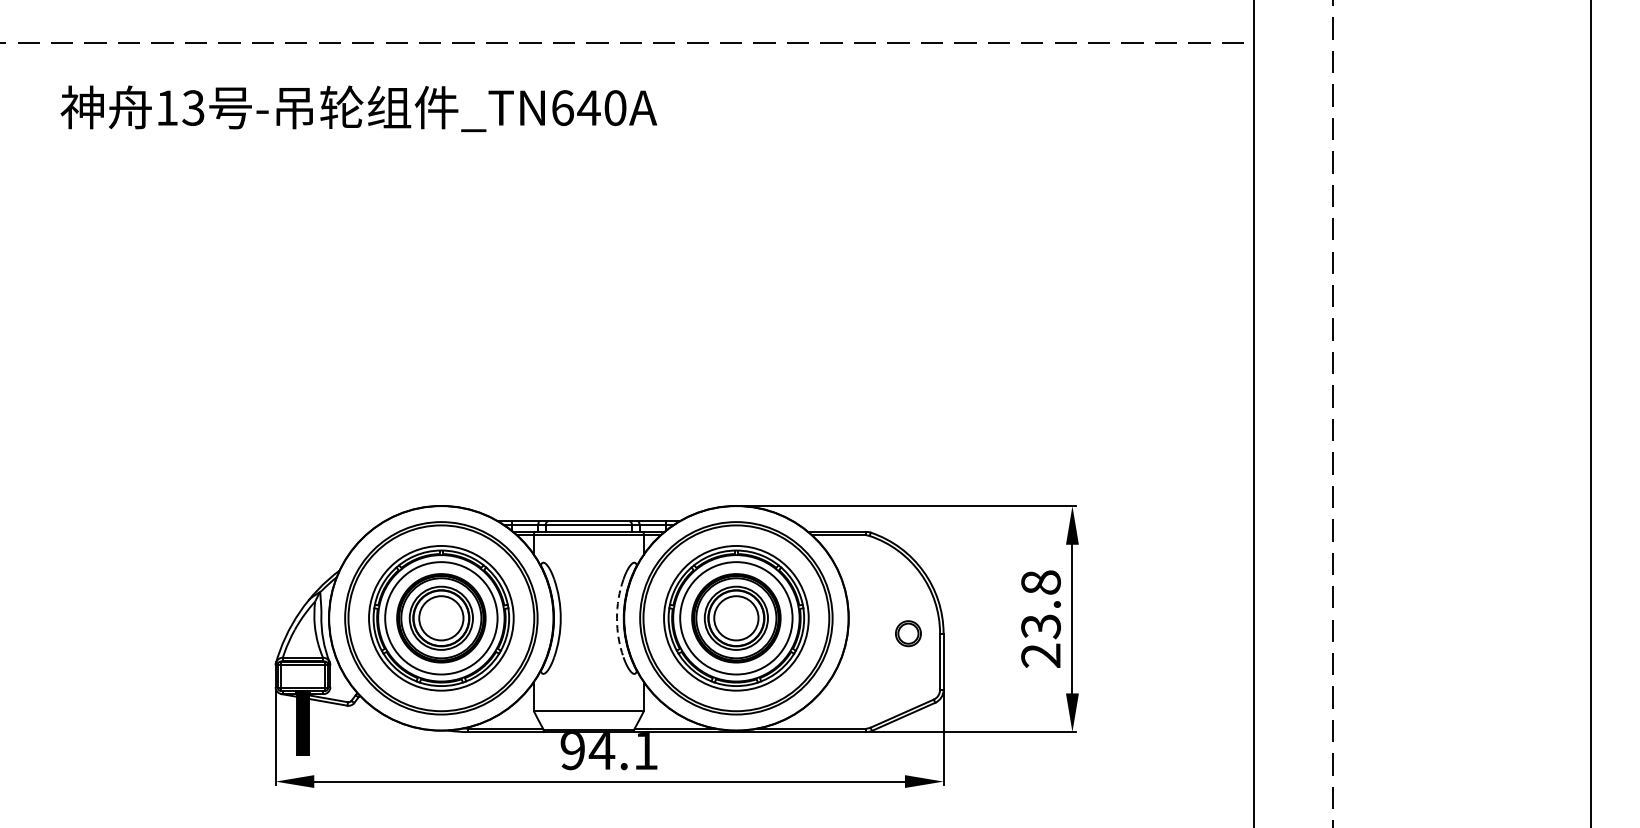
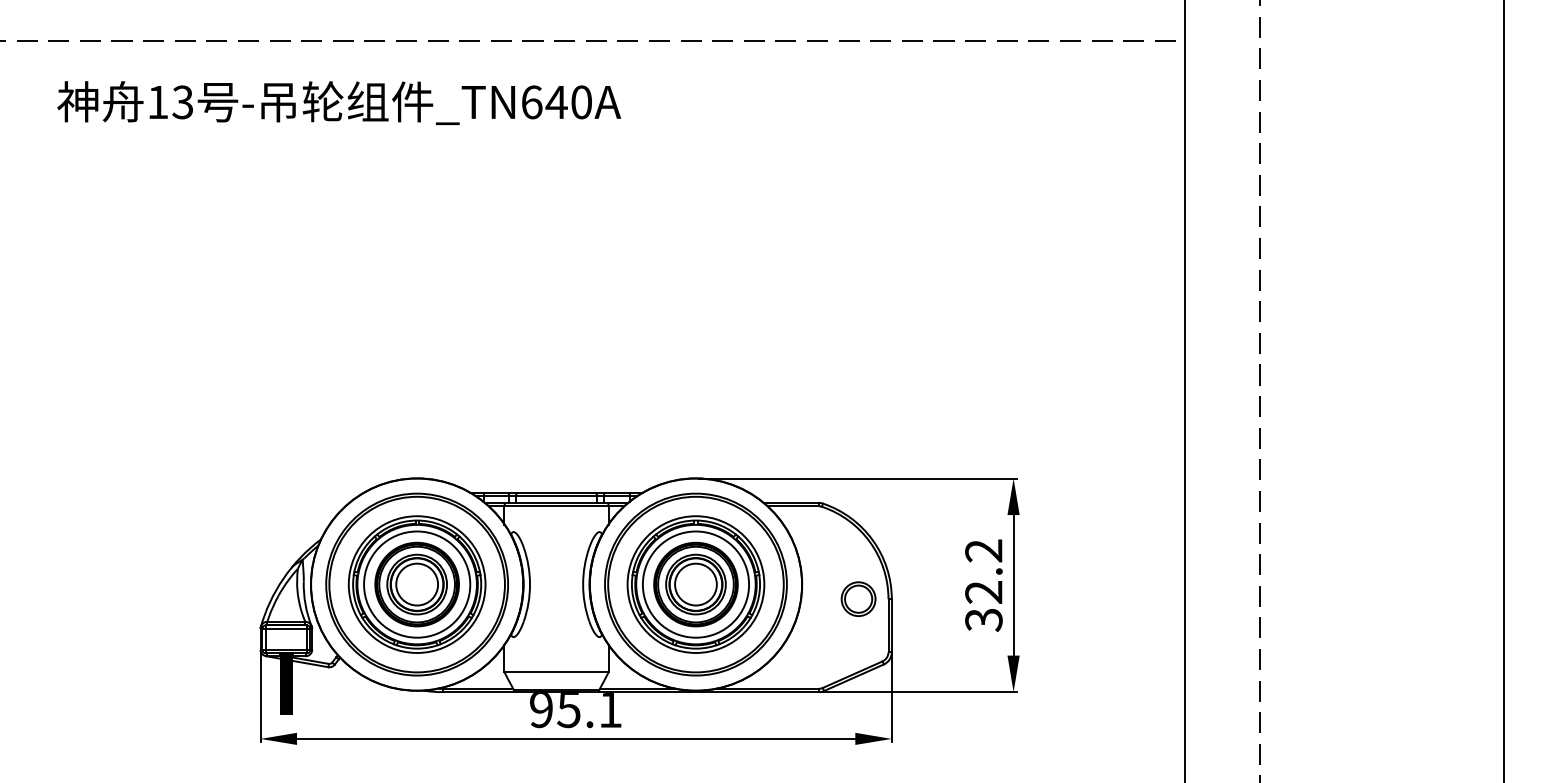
arc: (617, 618) -> (583, 584), dashed -> solid
text: (1040, 619) -> (983, 585), 23.8 -> 32.2
part: (908, 633) -> (858, 598), size x1.43
text: (601, 751) -> (568, 710), 94.1 -> 95.1

